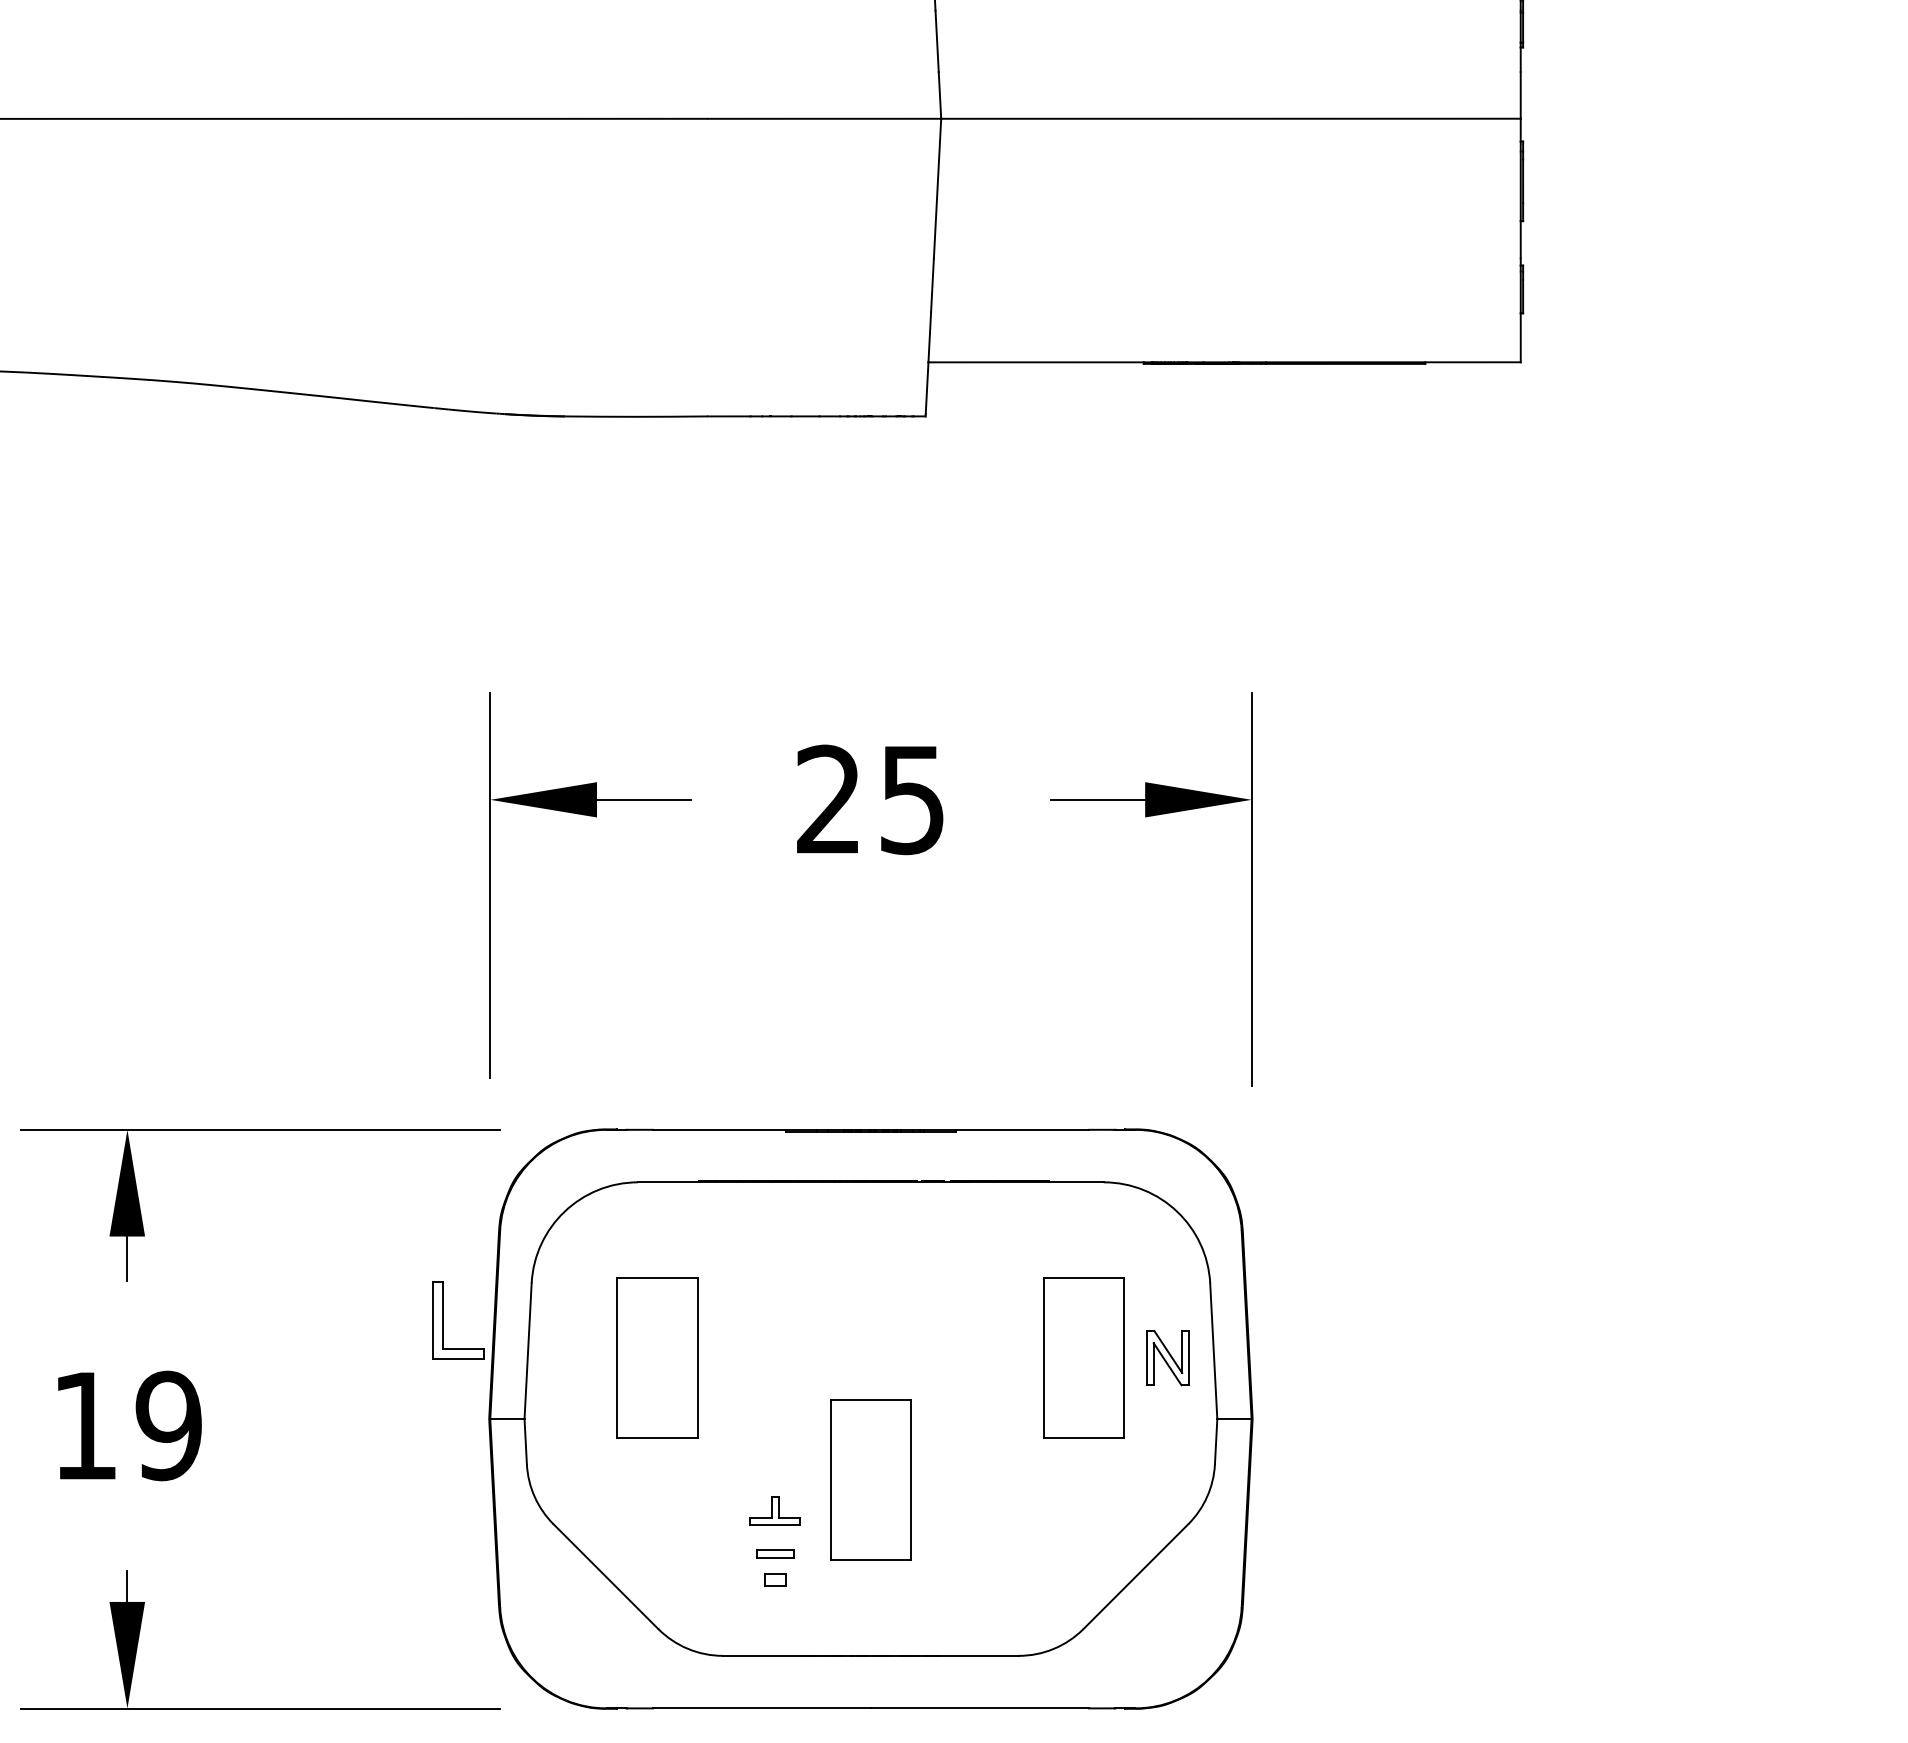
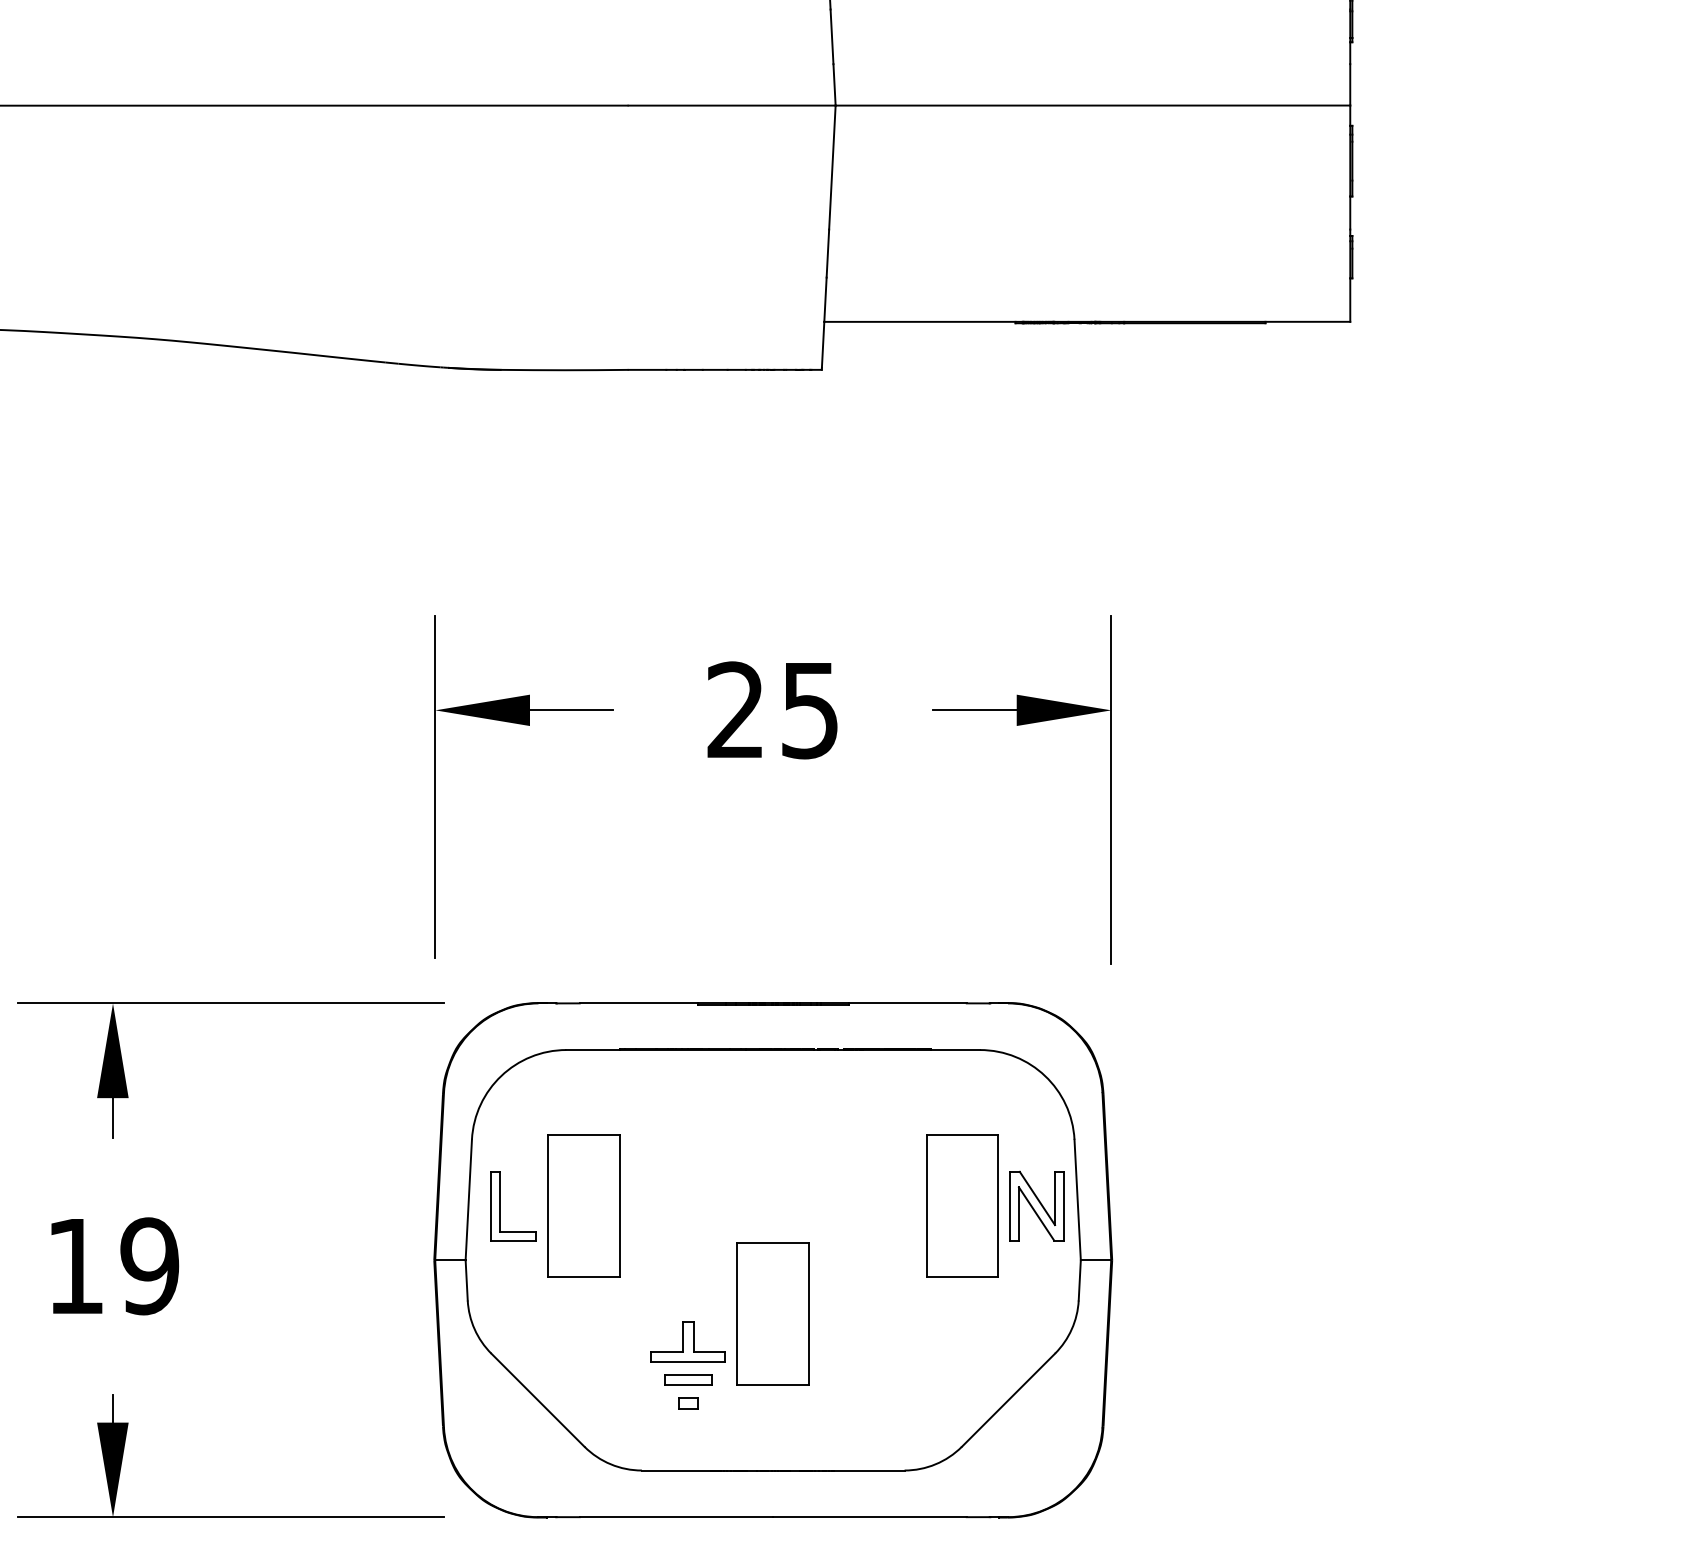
part: (443, 1320) -> (500, 1206), moved
part: (1167, 1357) -> (1036, 1205), size x1.43
part: (775, 1510) -> (688, 1341), size x1.67
part: (775, 1553) -> (688, 1379), size x1.43

